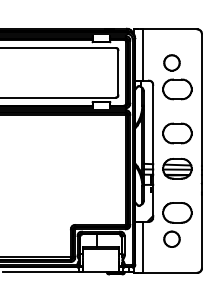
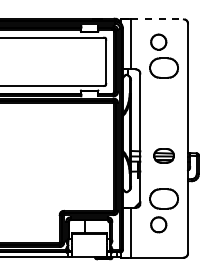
line: (170, 29) -> (157, 19), solid -> dashed
part: (176, 76) -> (163, 55), moved
part: (176, 132) -> (163, 120), removed
part: (176, 168) -> (163, 155), size x0.7

